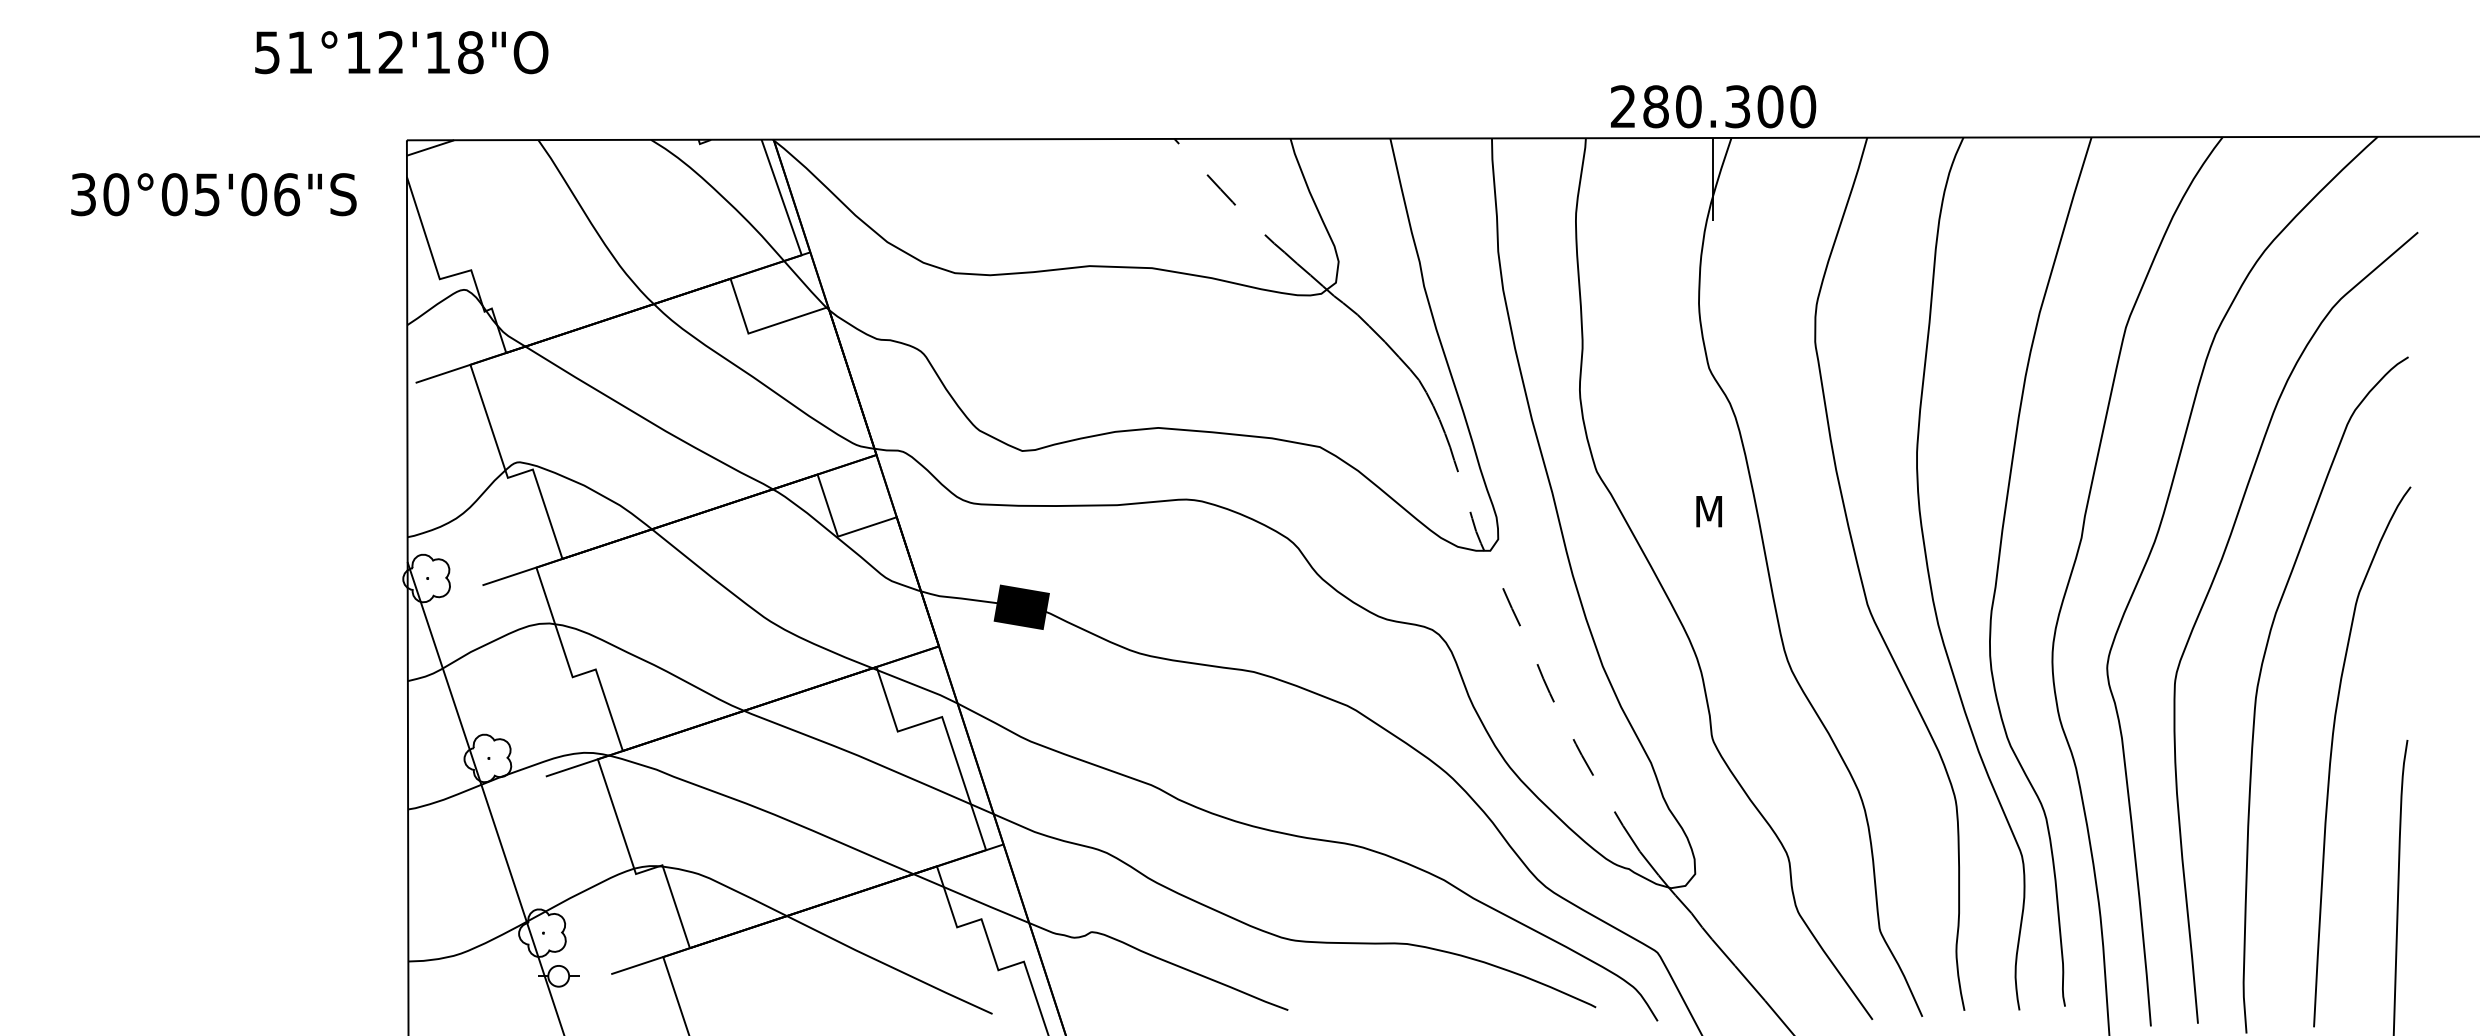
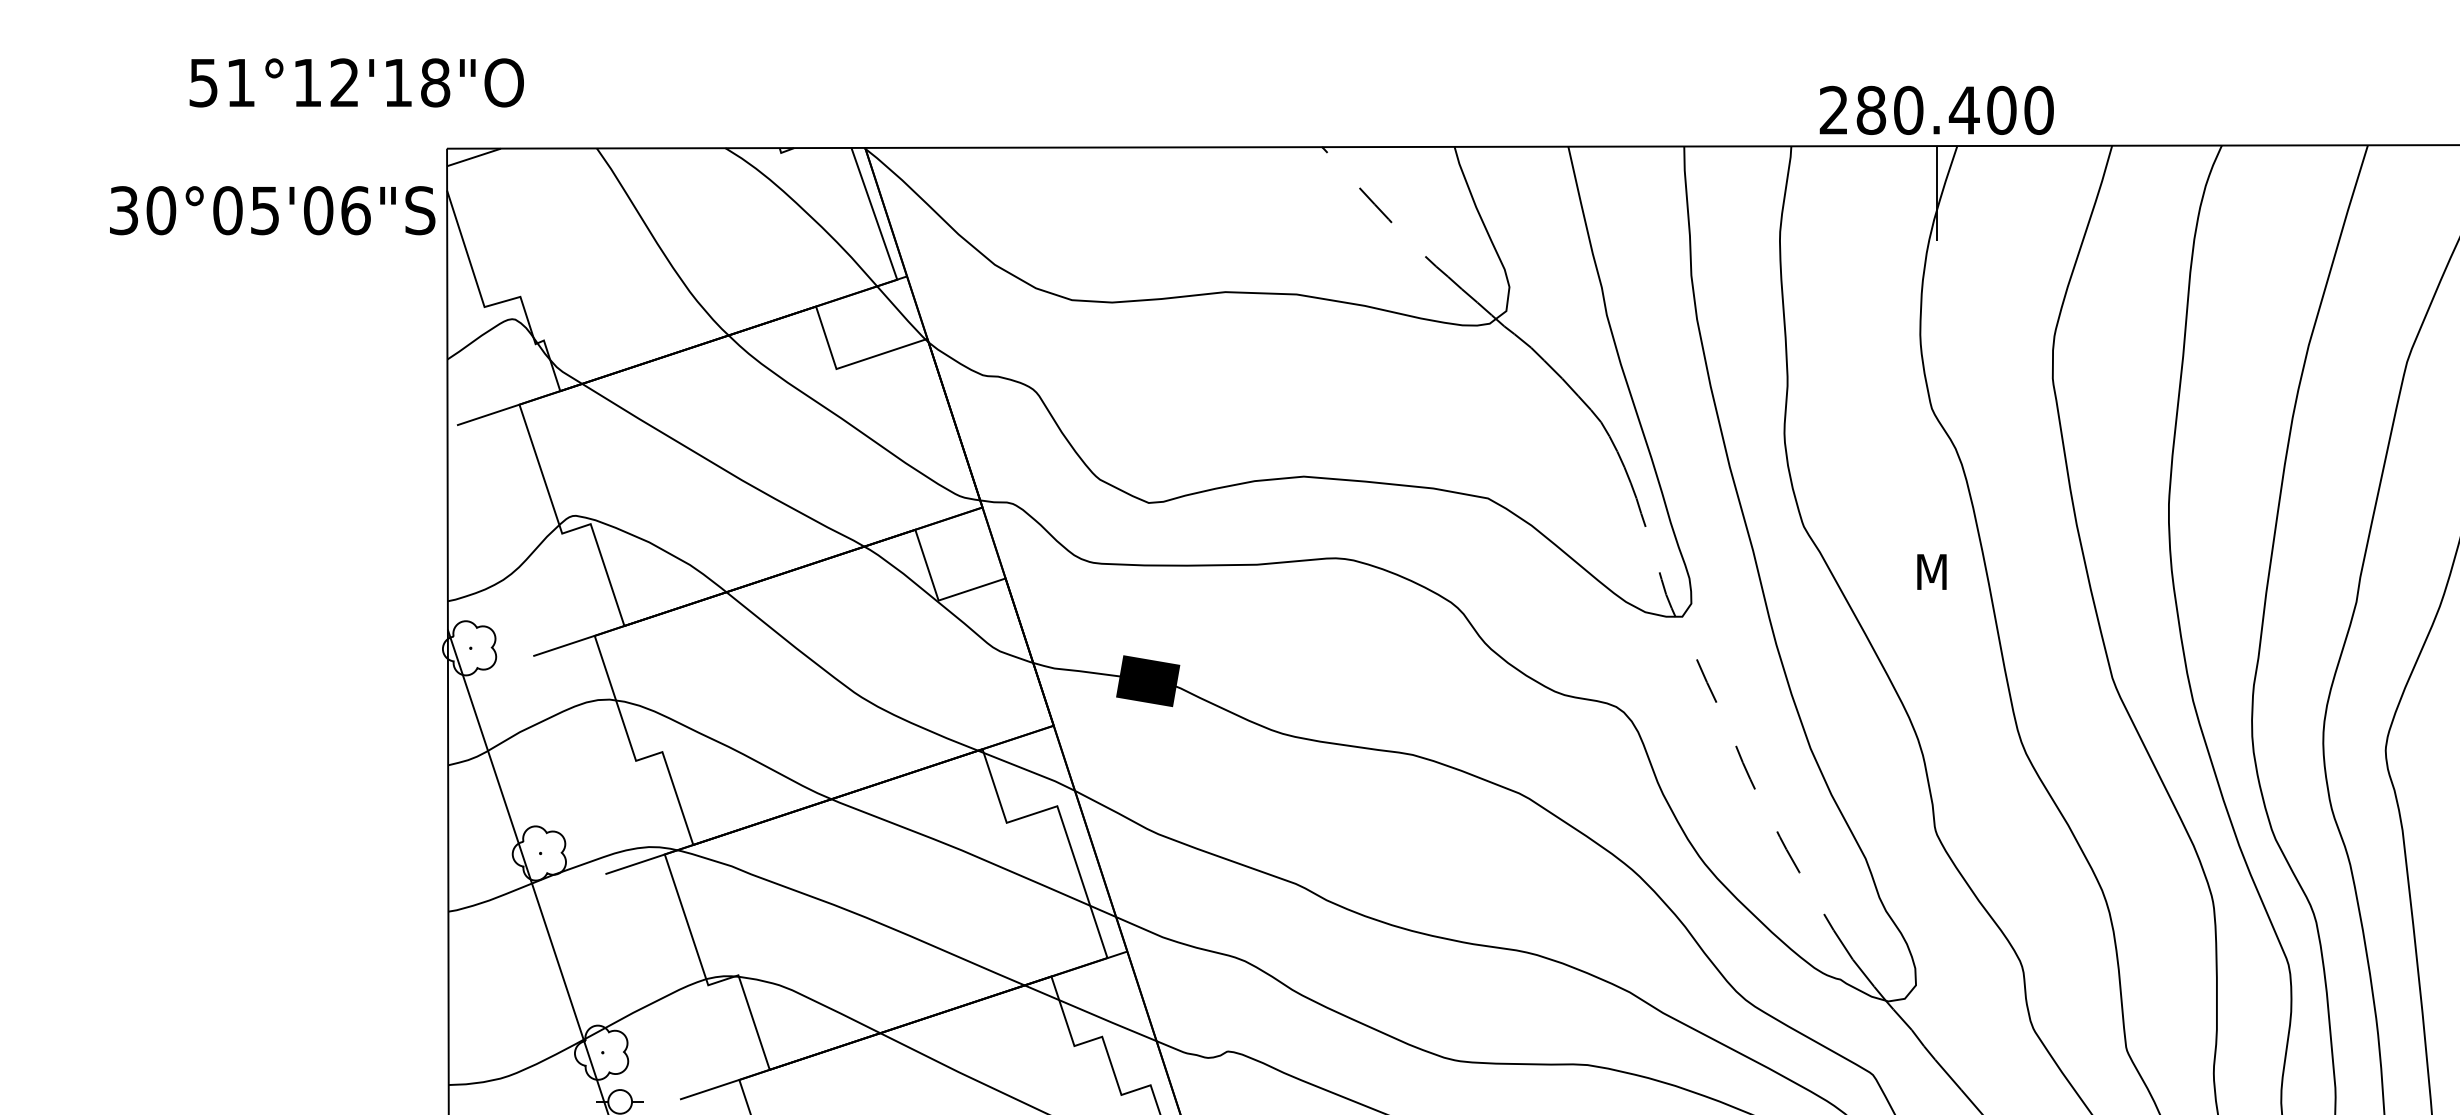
text: (401, 52) -> (356, 82), moved
text: (1737, 106) -> (1964, 110), 280.300 -> 280.400
text: (213, 194) -> (272, 210), moved

